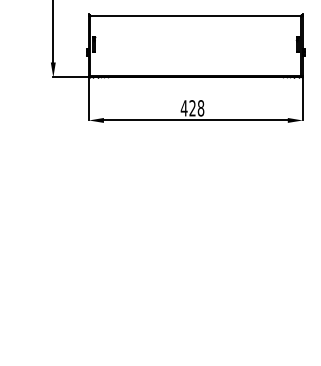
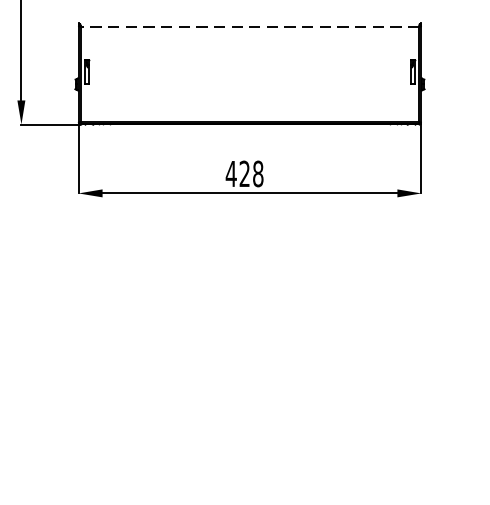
line: (195, 16) -> (249, 26), solid -> dashed

